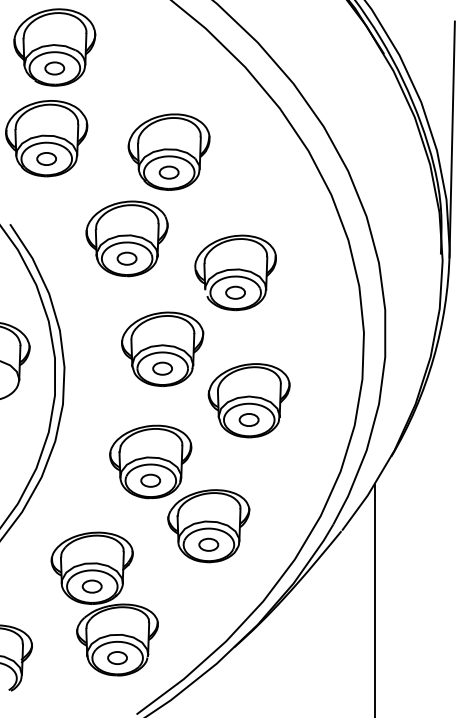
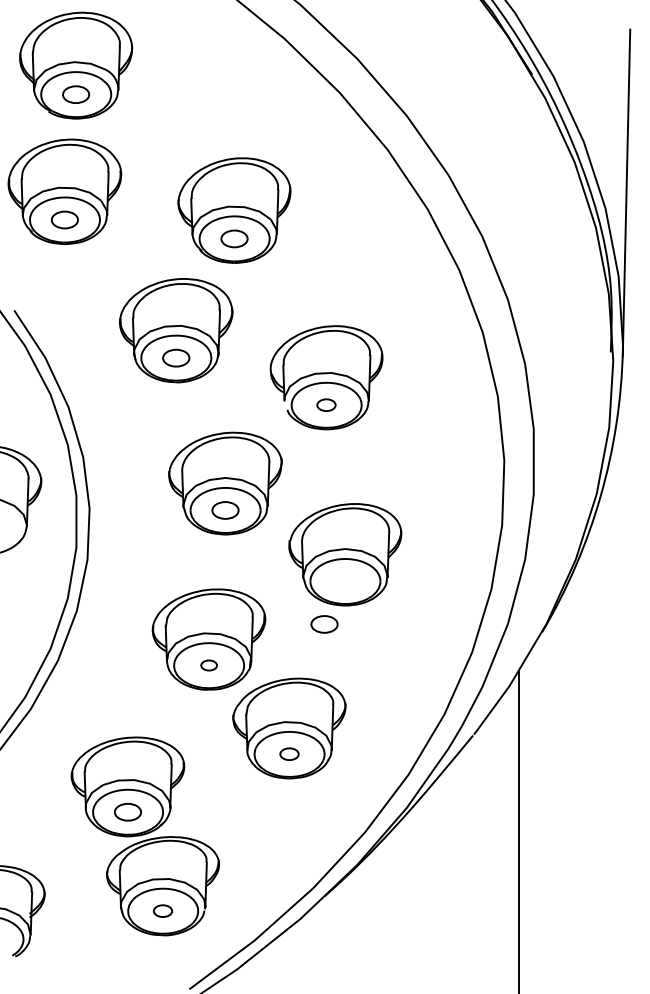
part: (235, 292) -> (326, 404), size x0.7
part: (248, 419) -> (323, 623), moved
part: (150, 480) -> (208, 665), size x0.6
part: (208, 544) -> (288, 753), size x0.7
part: (117, 657) -> (162, 910), size x0.7

